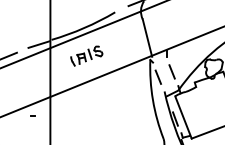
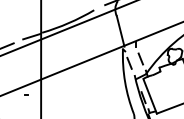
part: (86, 55) -> (70, 45), removed

